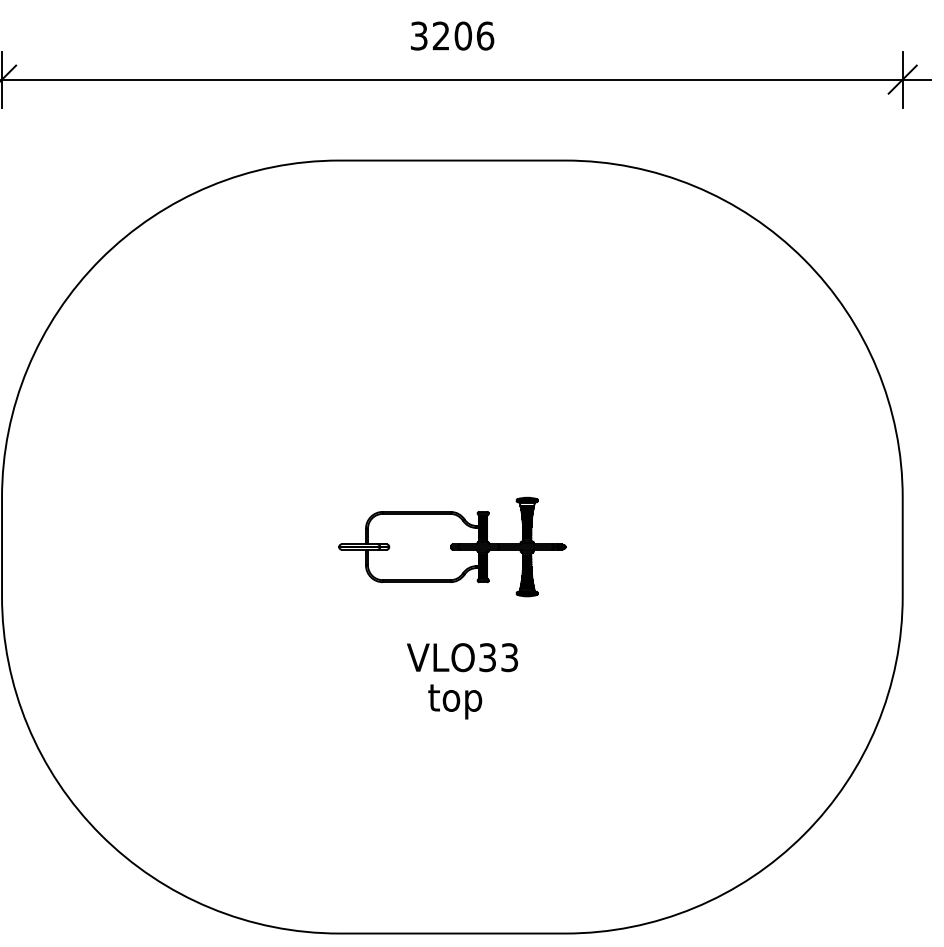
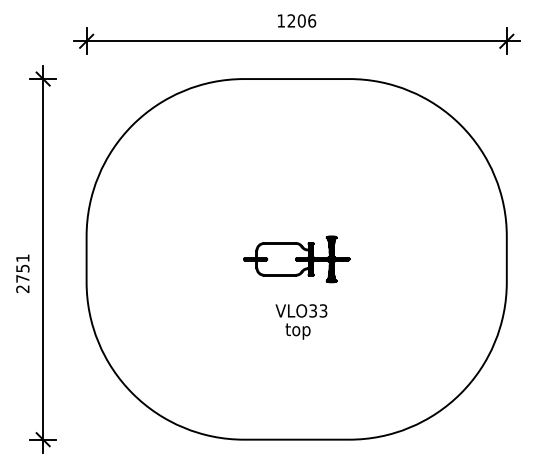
text: (419, 35) -> (281, 20), 3206 -> 1206

